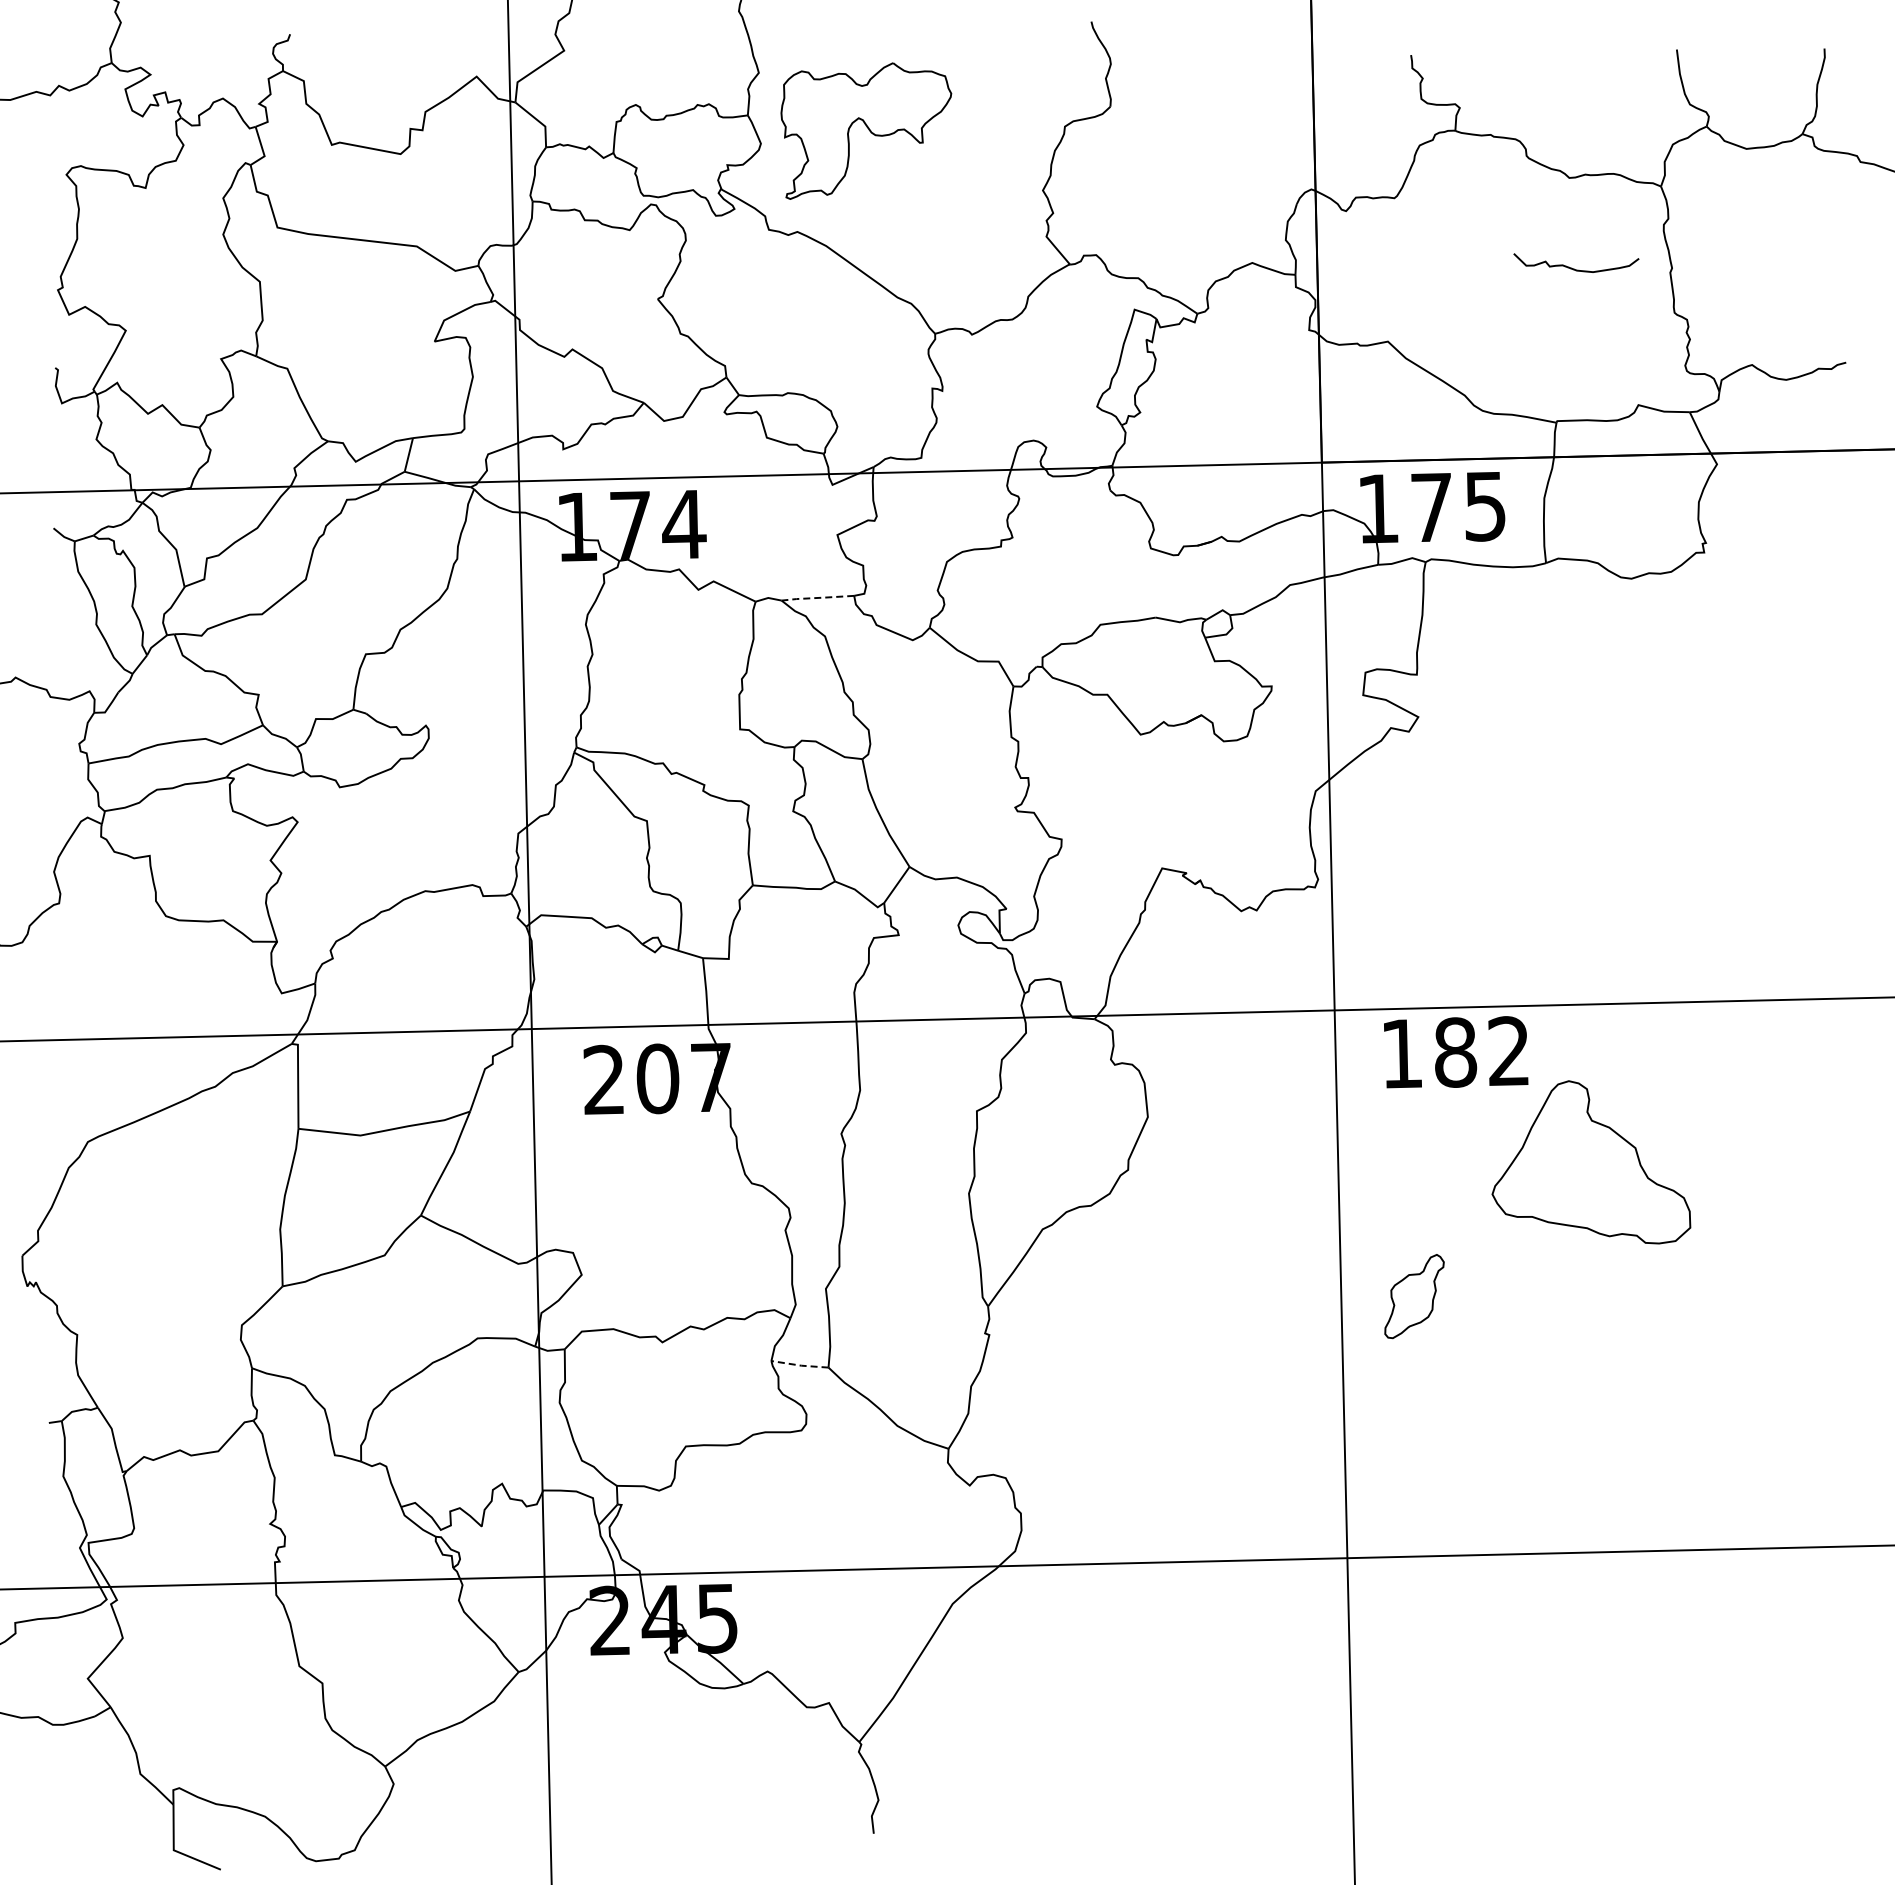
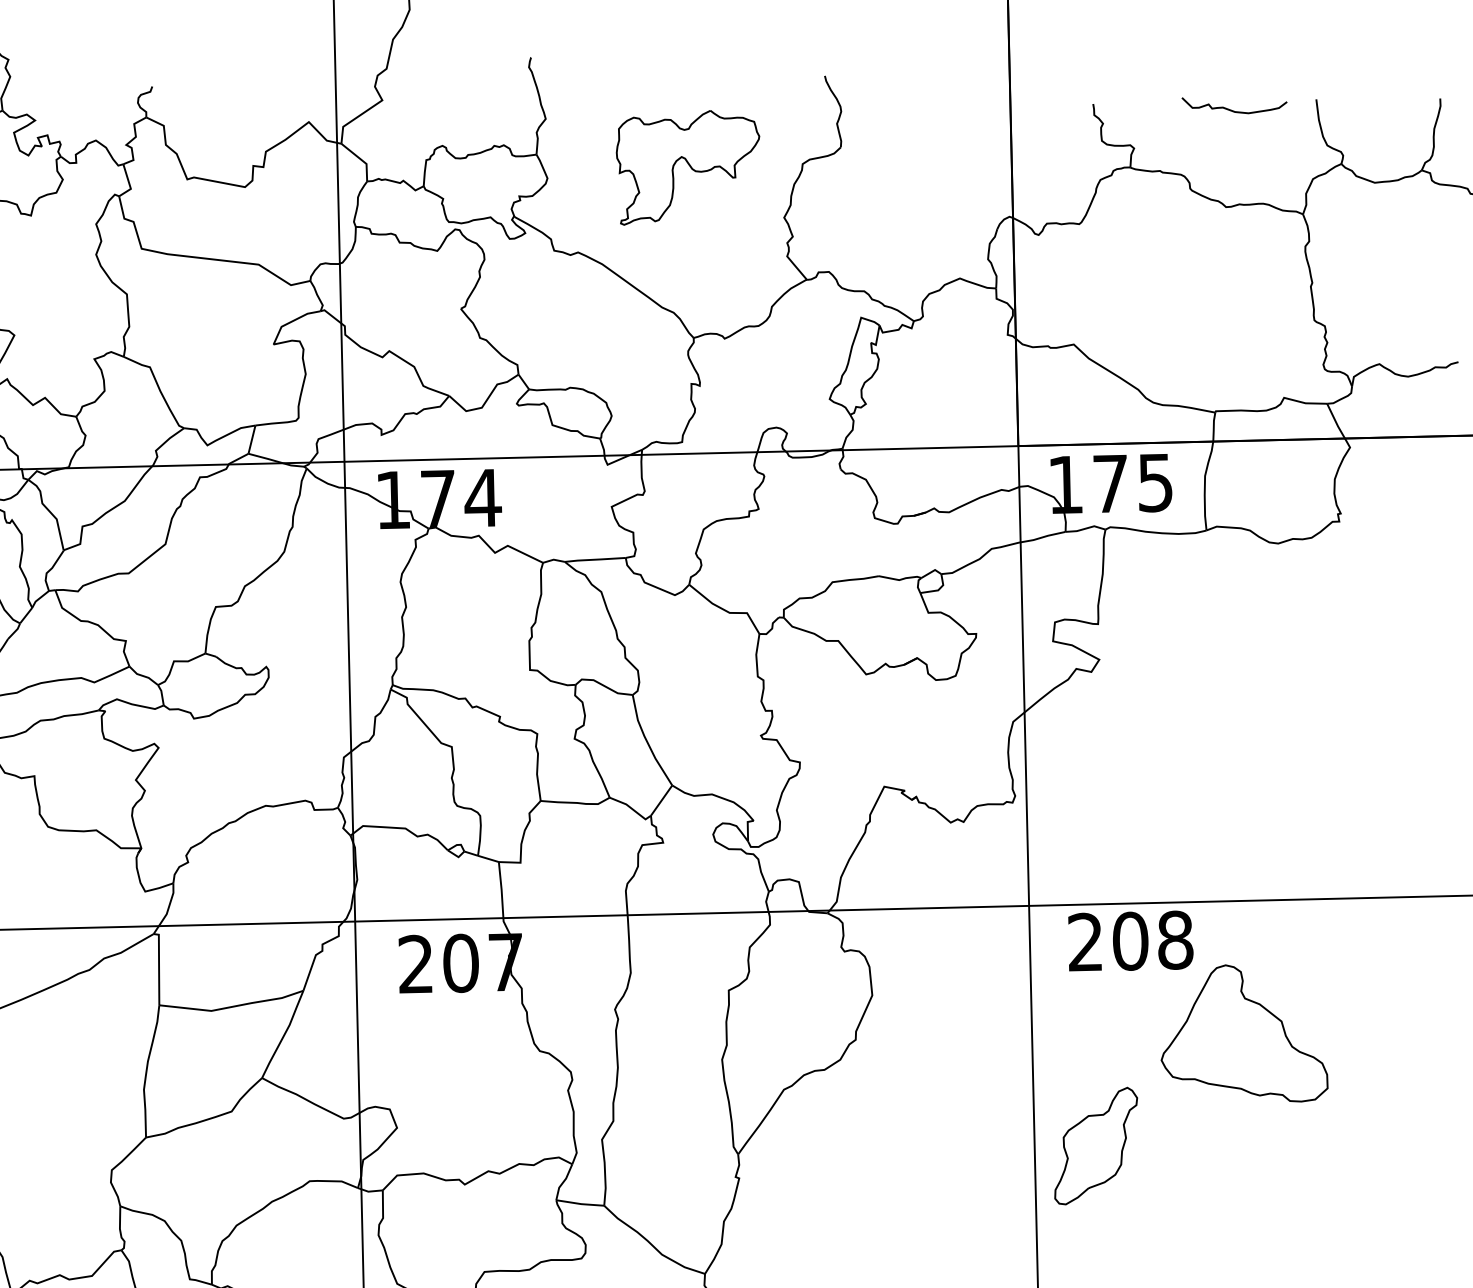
part: (866, 130) -> (688, 167), moved
curve: (1574, 268) -> (1232, 110), moved
line: (817, 597) -> (594, 559), dashed -> solid
text: (1455, 1052) -> (1130, 941), 182 -> 208
part: (1414, 1296) -> (1096, 1146), size x1.67
line: (800, 1365) -> (580, 1203), dashed -> solid

